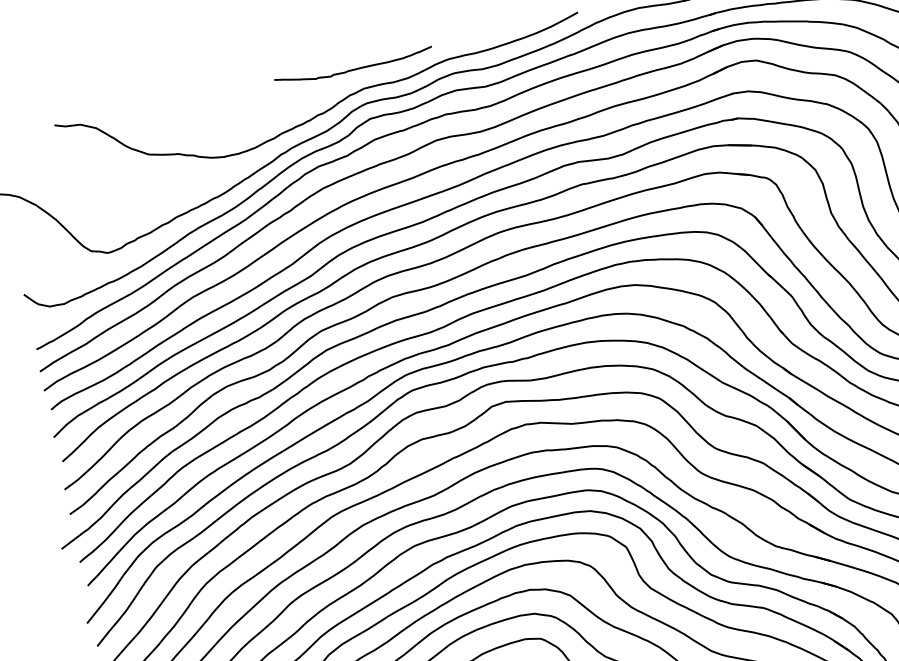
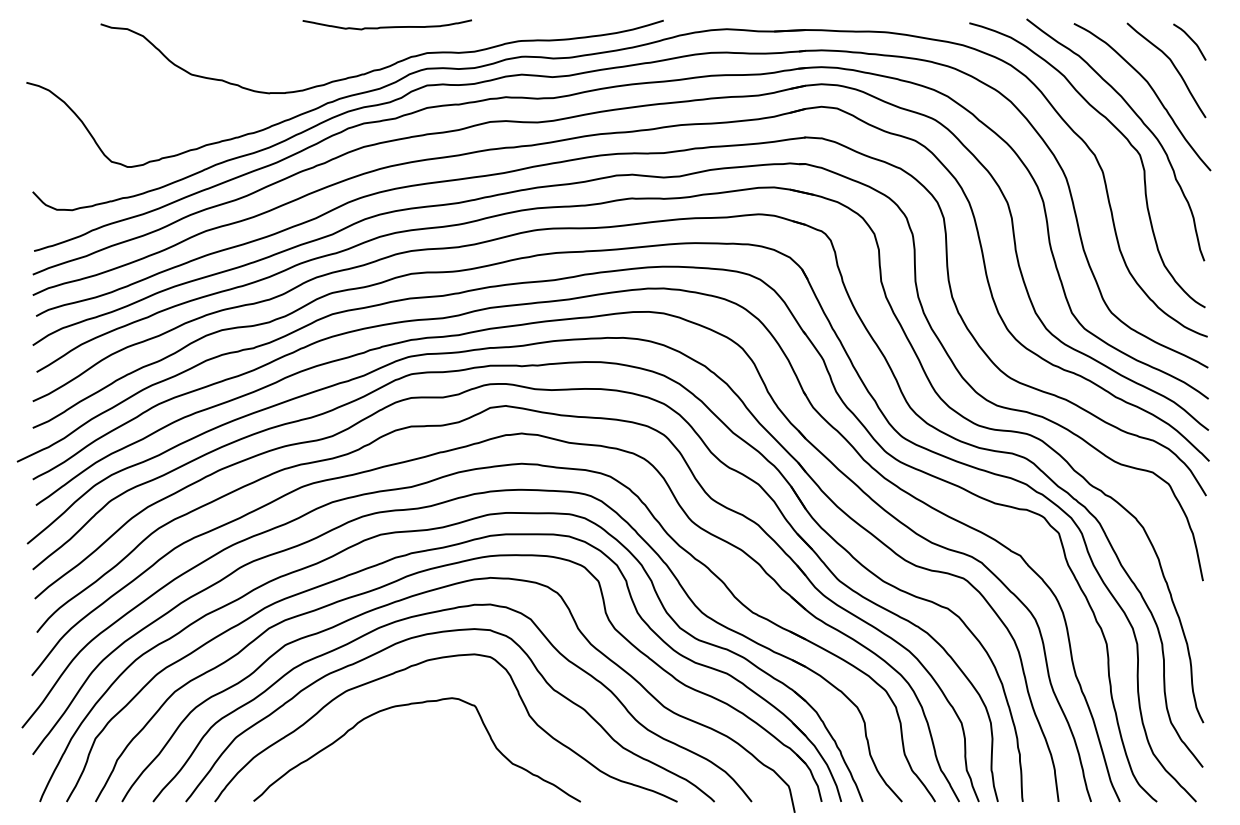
curve: (353, 68) -> (386, 26), moved

